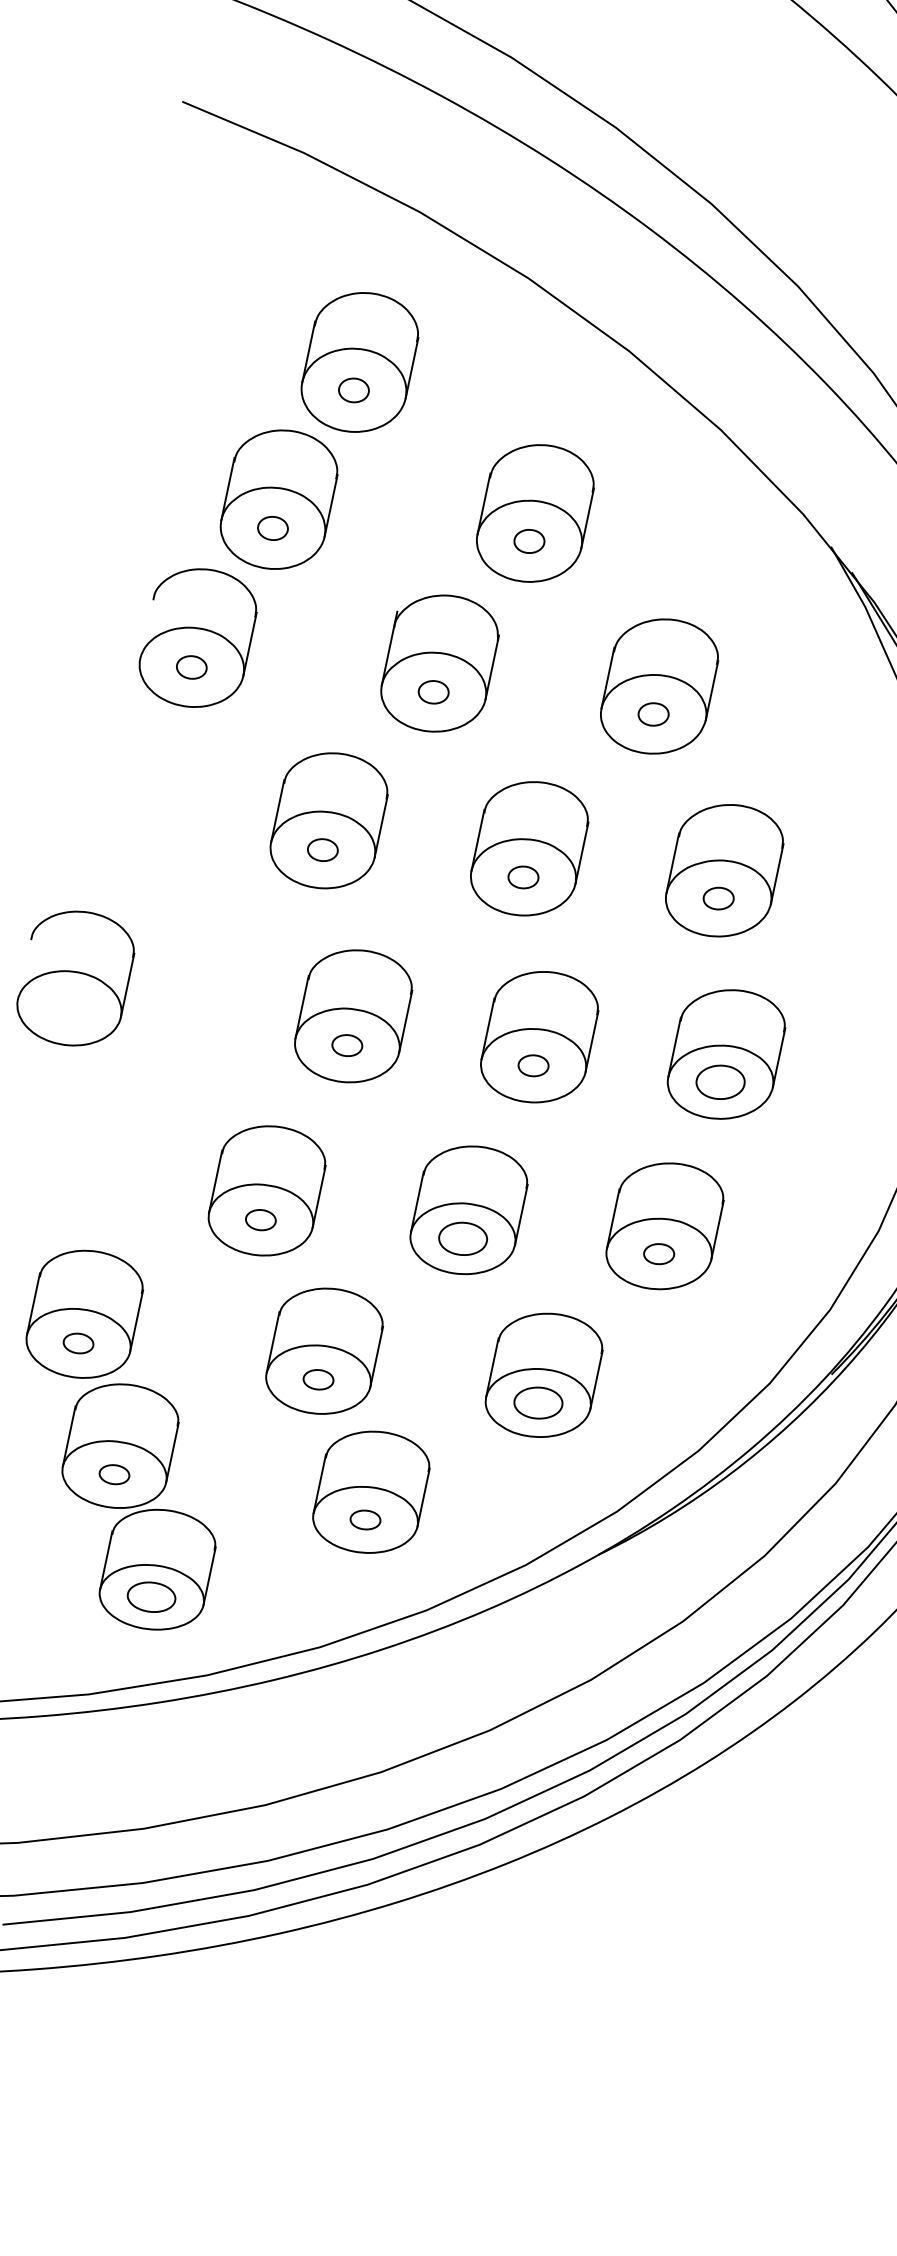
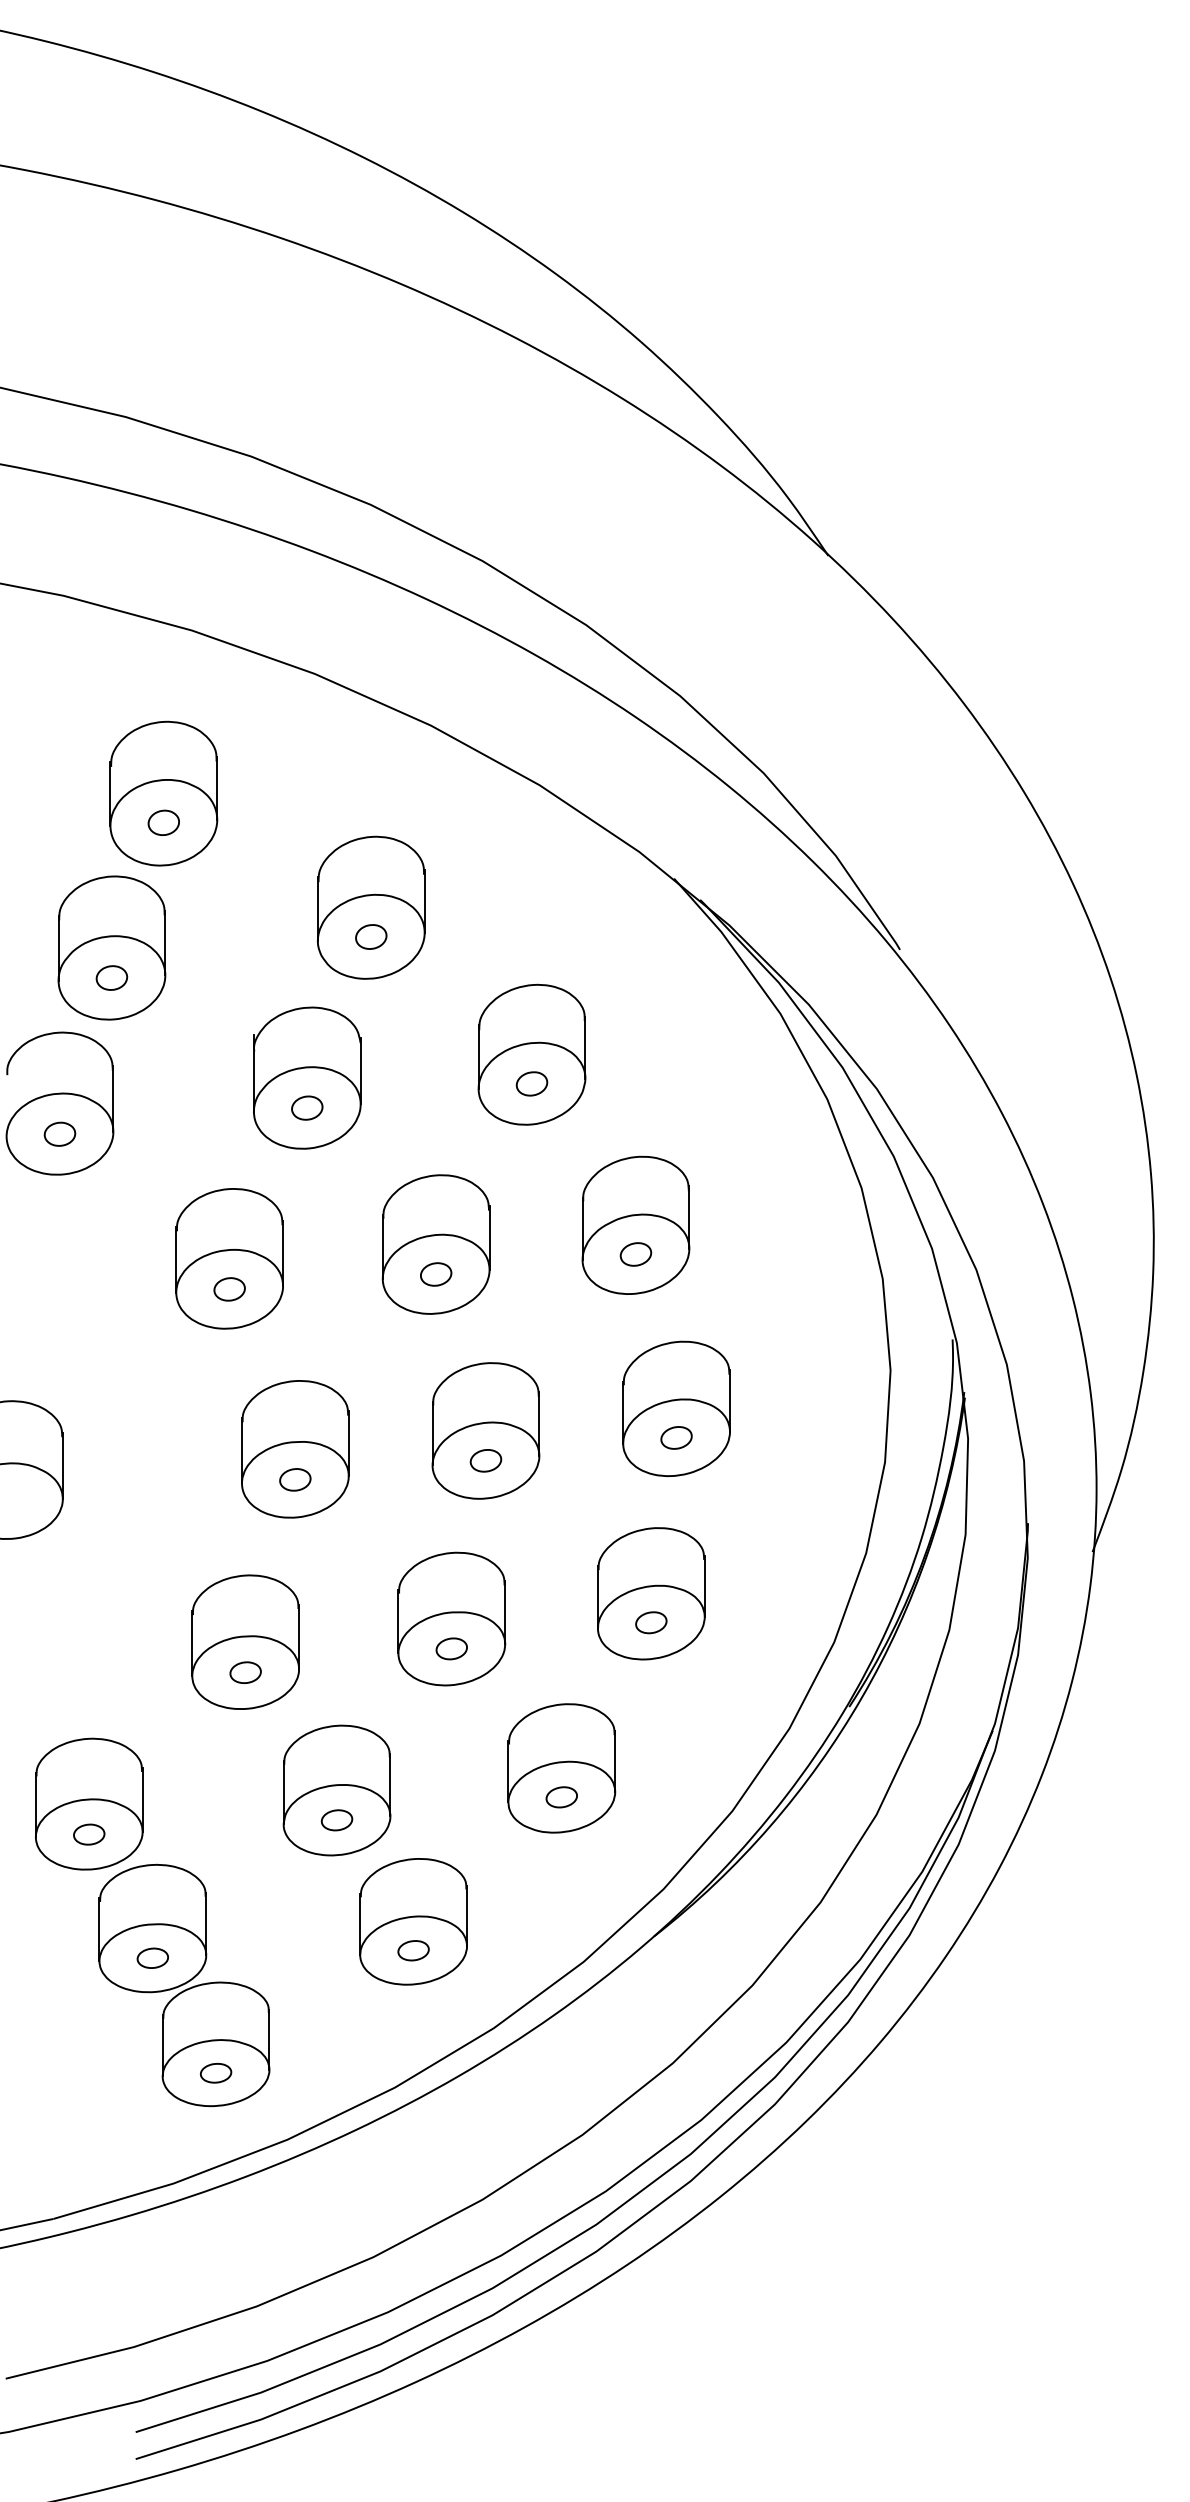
part: (720, 1081) -> (676, 1437), size x0.62
part: (462, 1238) -> (451, 1648), size x0.62
part: (537, 1403) -> (561, 1797), size x0.62
part: (152, 1597) -> (216, 2073), size x0.62

